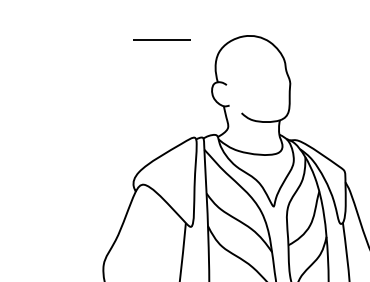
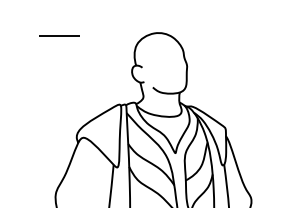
line: (161, 39) -> (59, 35), moved

